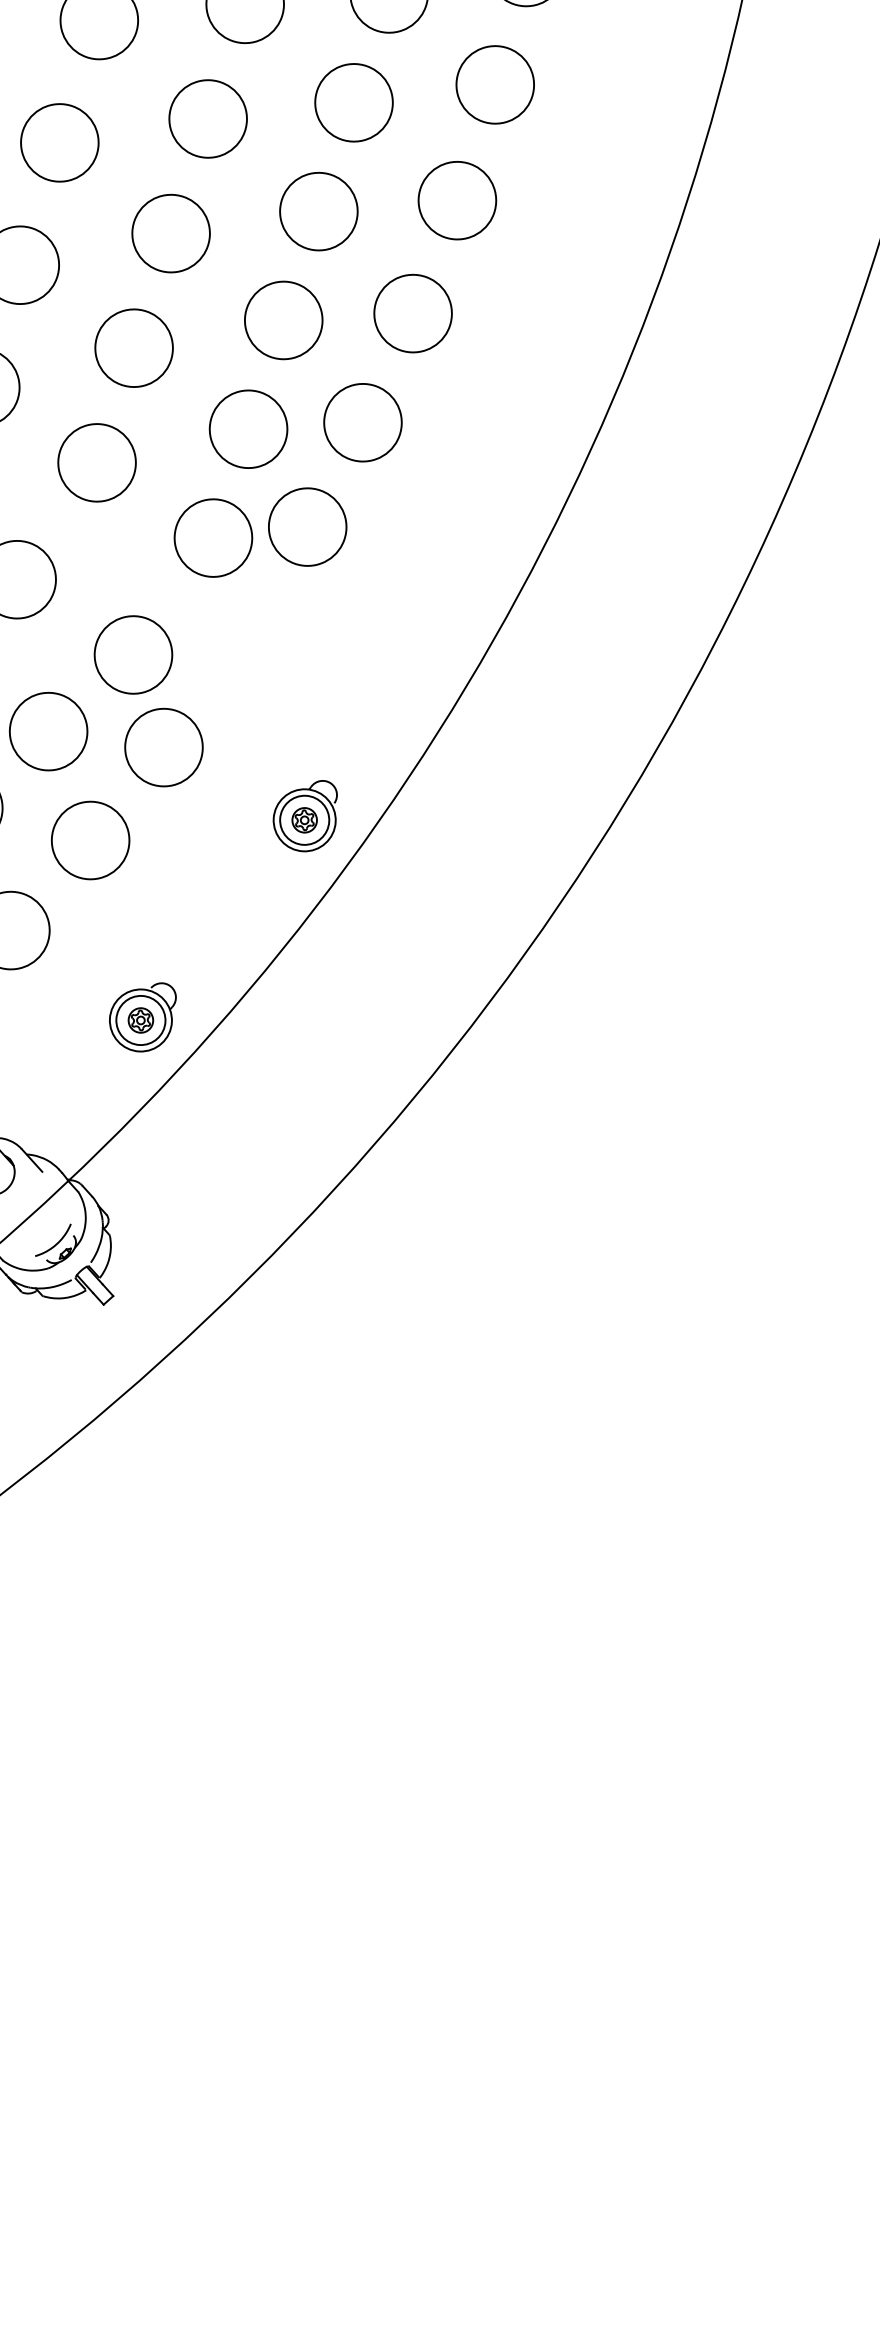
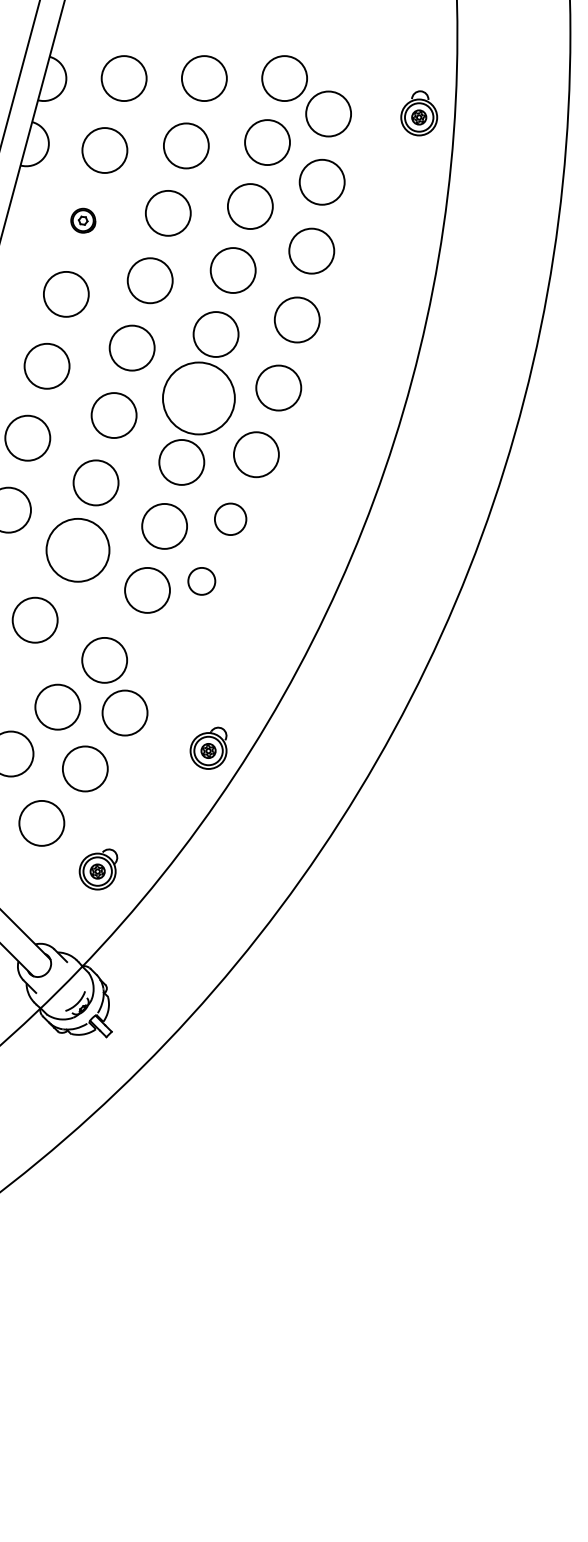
circle: (318, 211) -> (198, 398), size x1.6
circle: (362, 421) -> (230, 518), size x0.7
circle: (96, 461) -> (77, 549), size x1.4
circle: (307, 527) -> (201, 581), size x0.6
part: (142, 1016) -> (98, 869), moved

